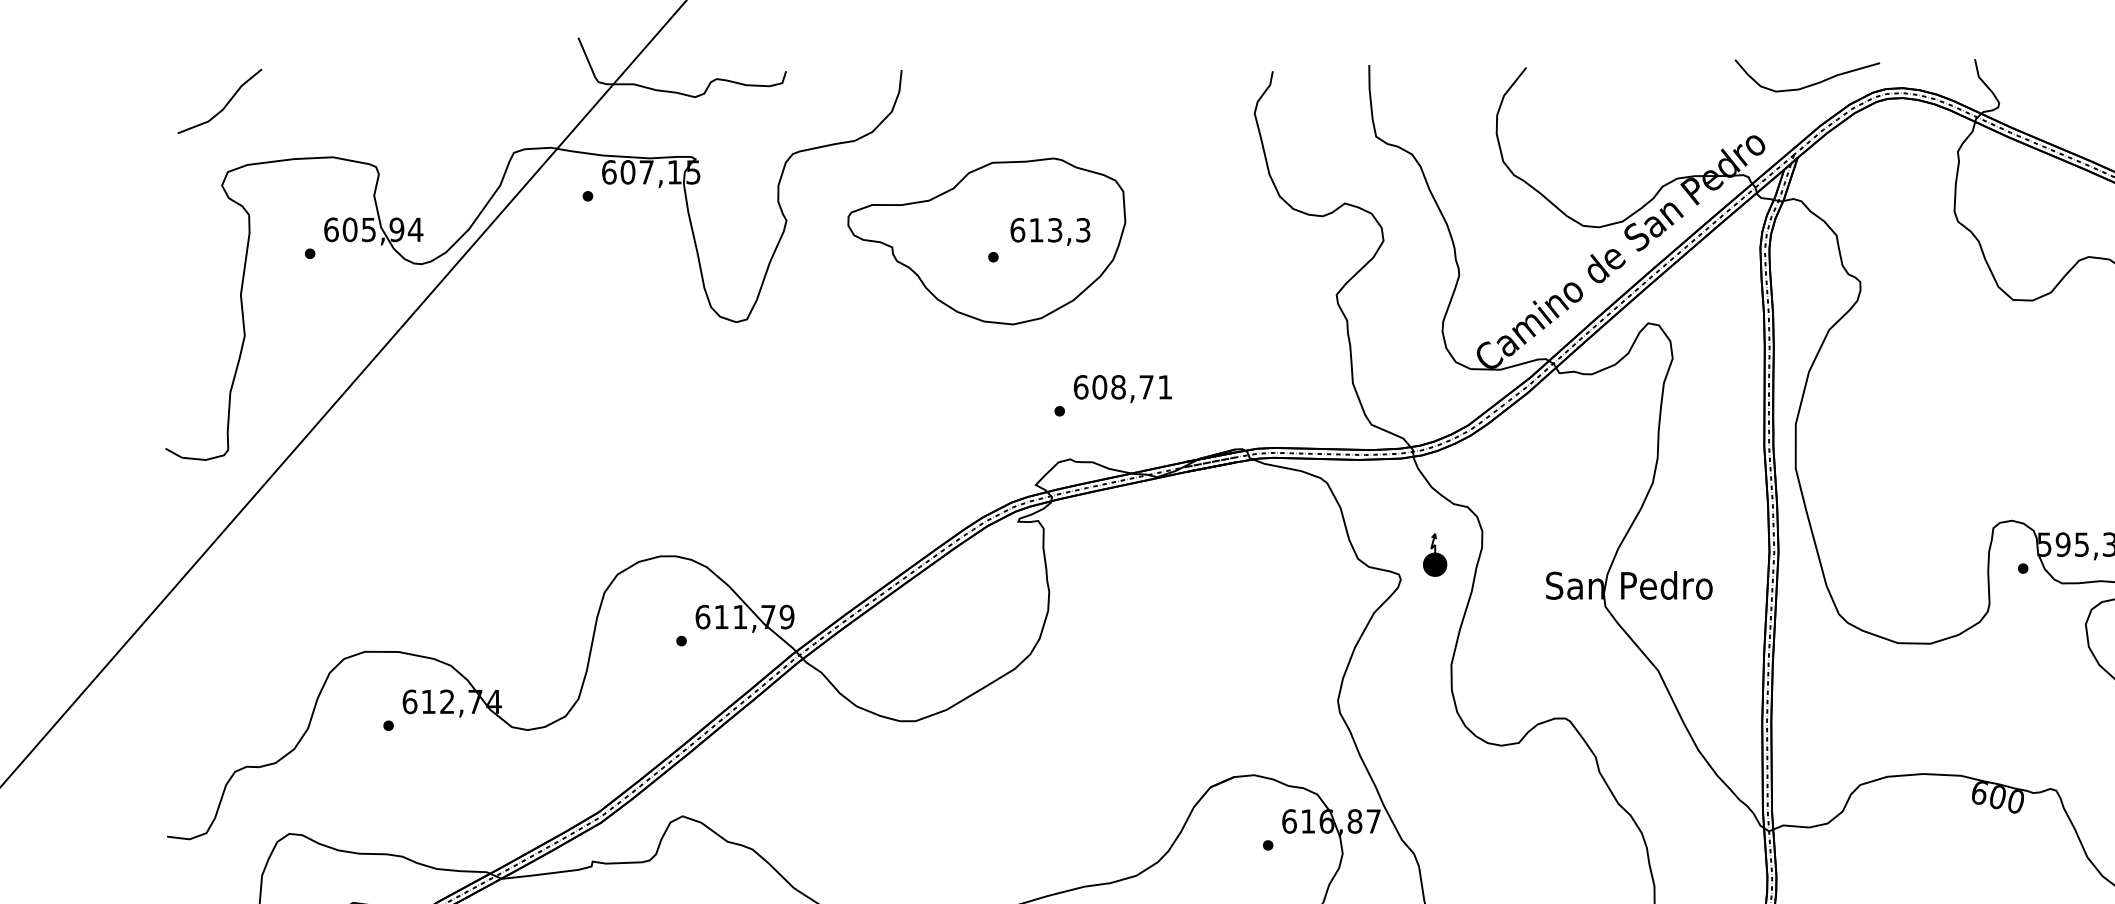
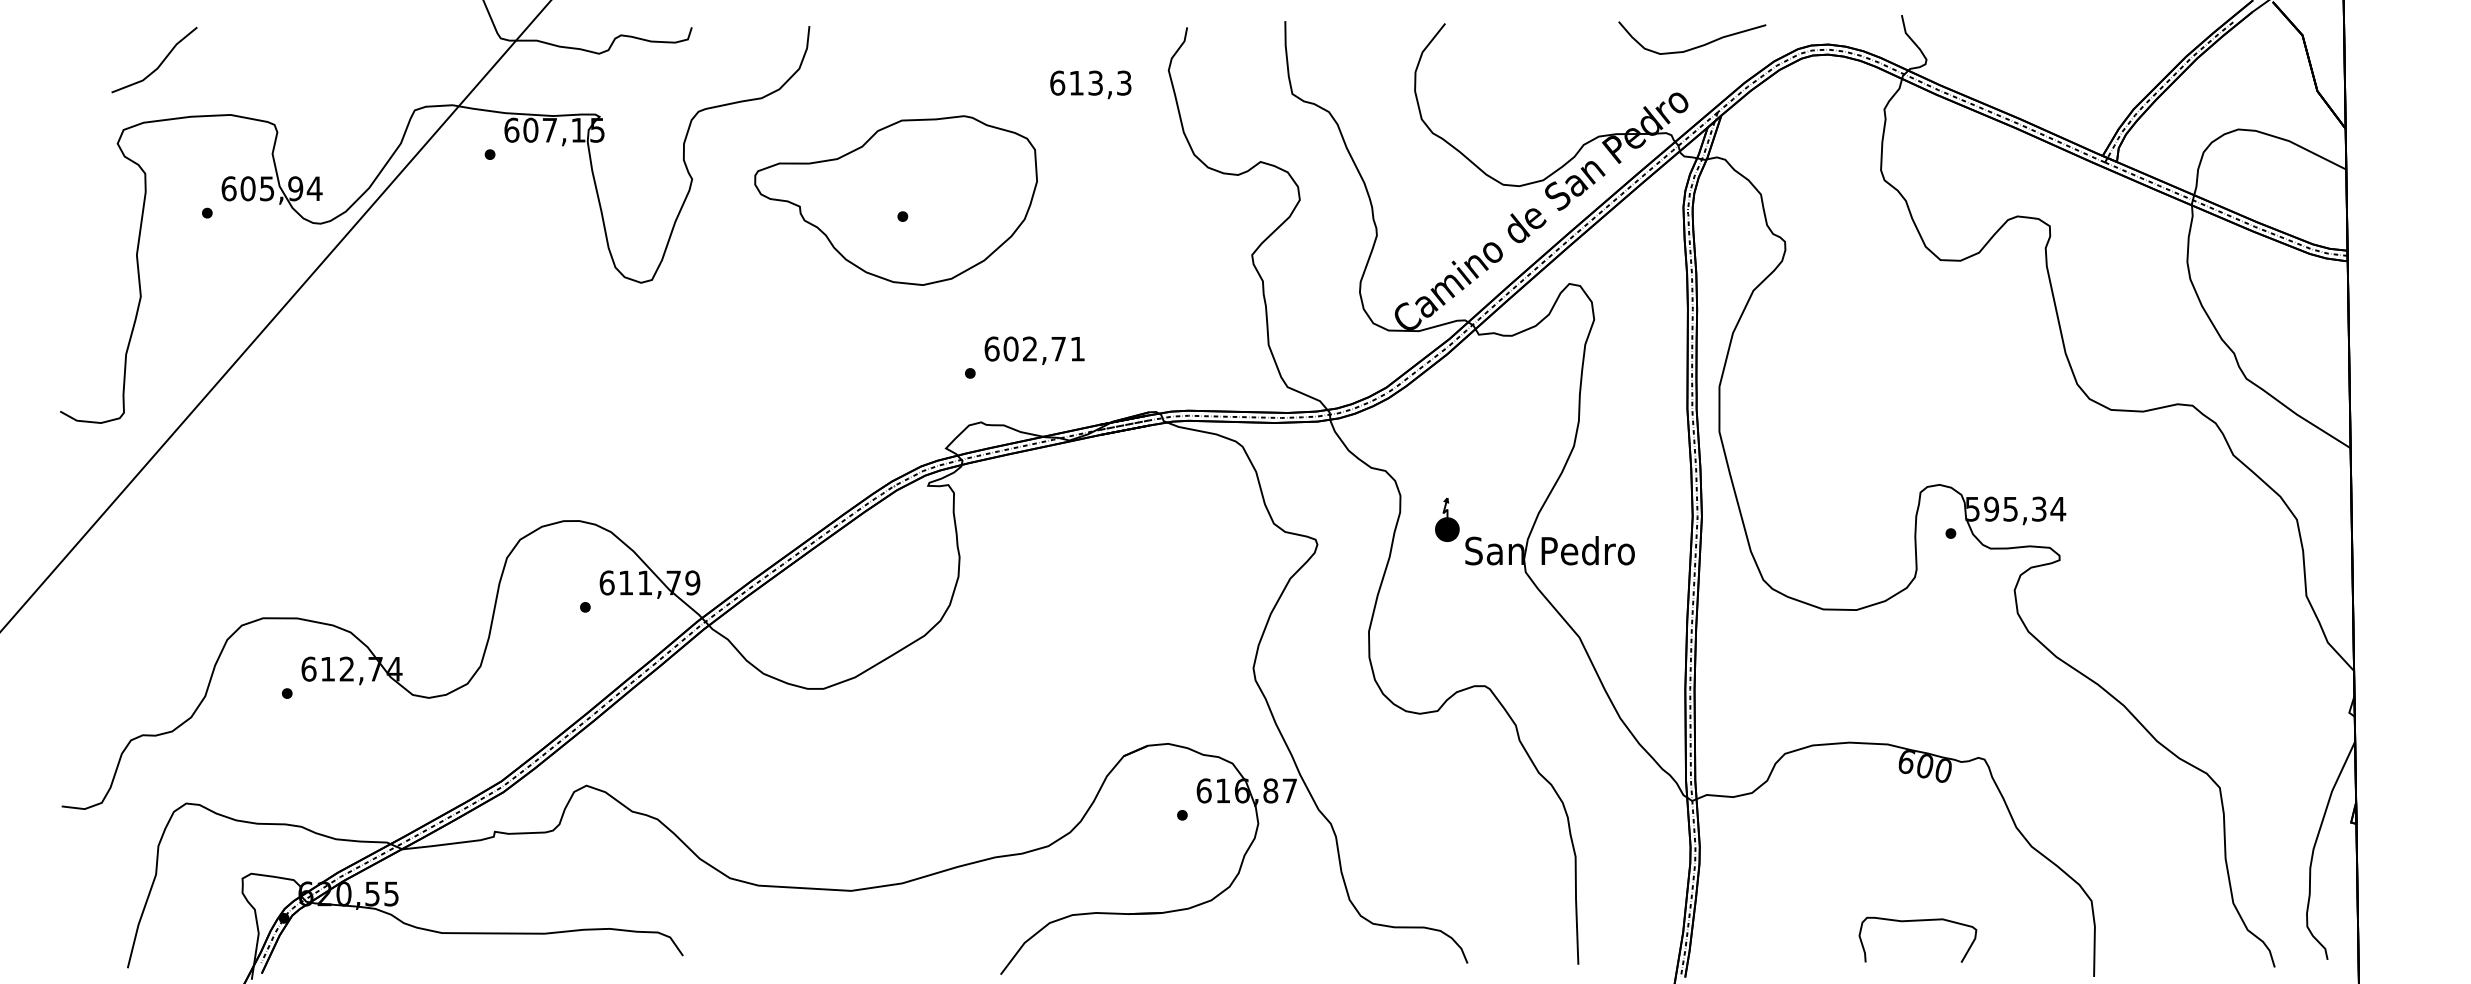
curve: (1811, 84) -> (1696, 46), moved
line: (224, 105) -> (159, 64), moved
text: (1050, 231) -> (1090, 84), moved
text: (1117, 386) -> (1029, 348), 608,71 -> 602,71
part: (1435, 554) -> (1447, 519), moved

